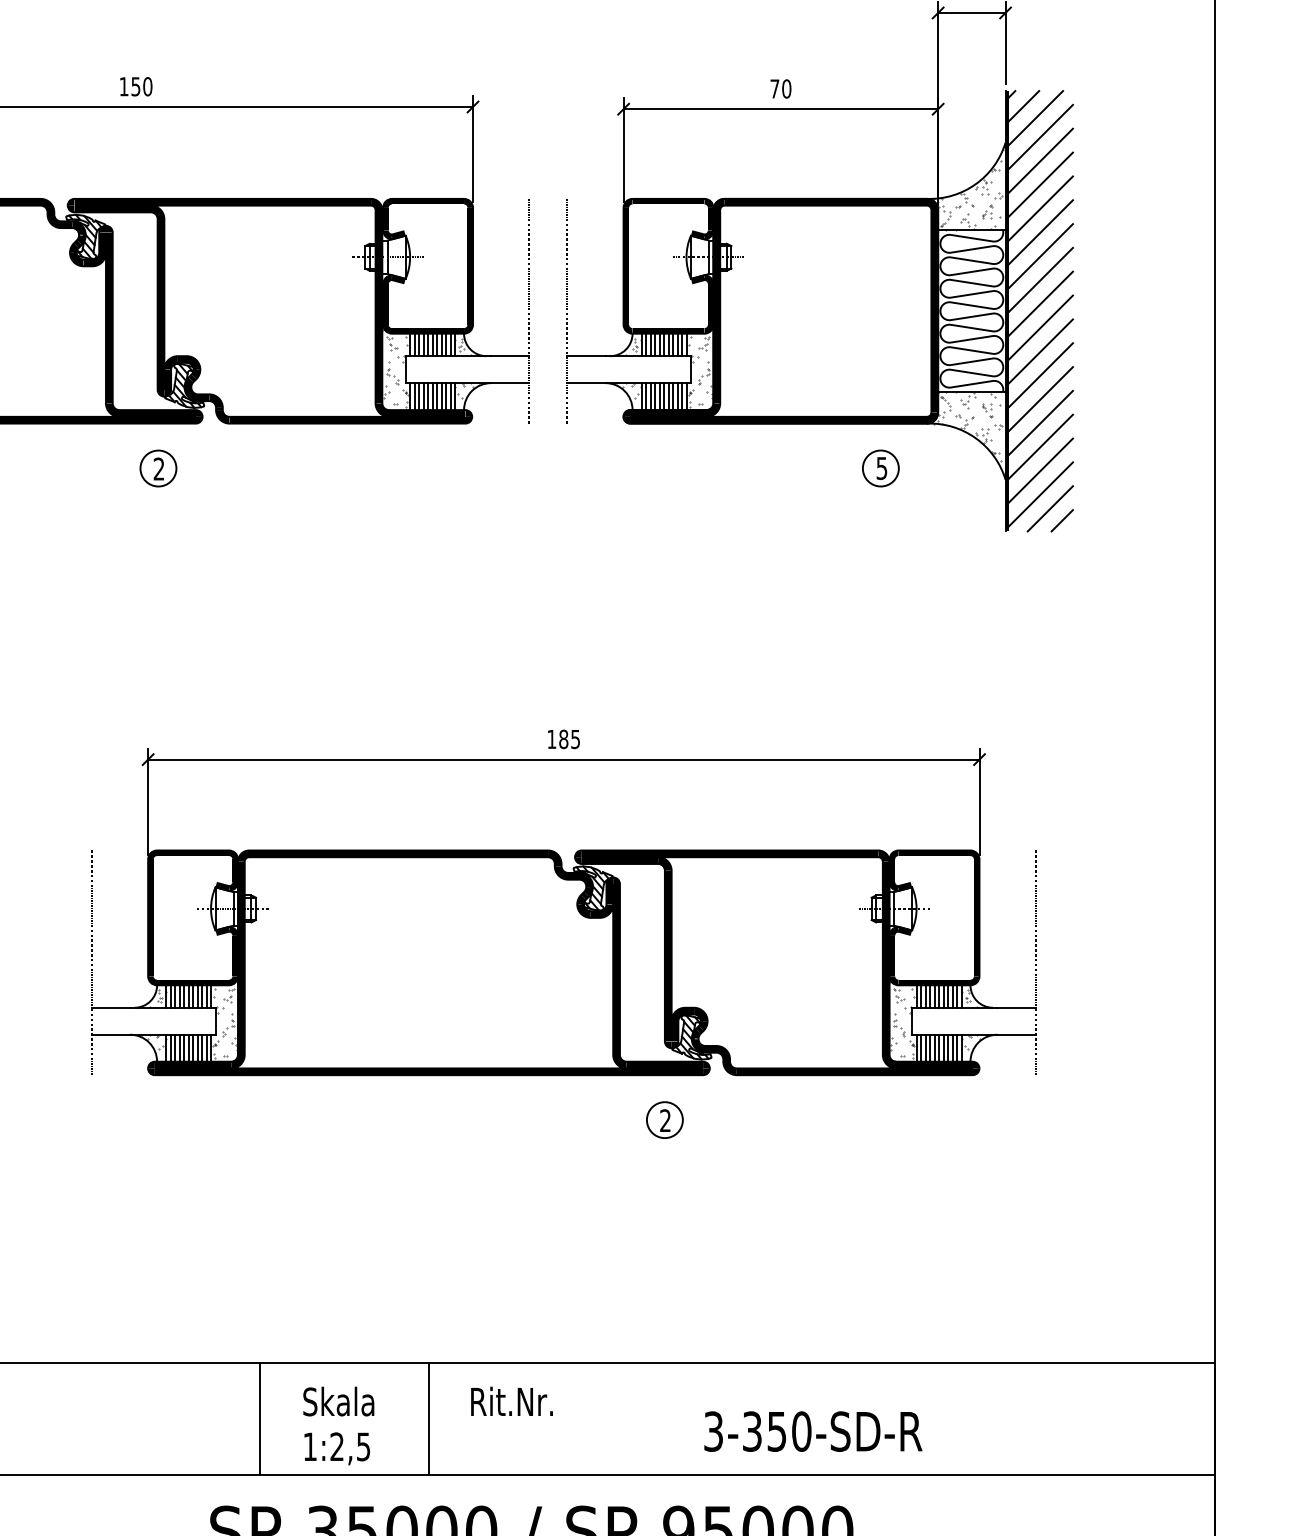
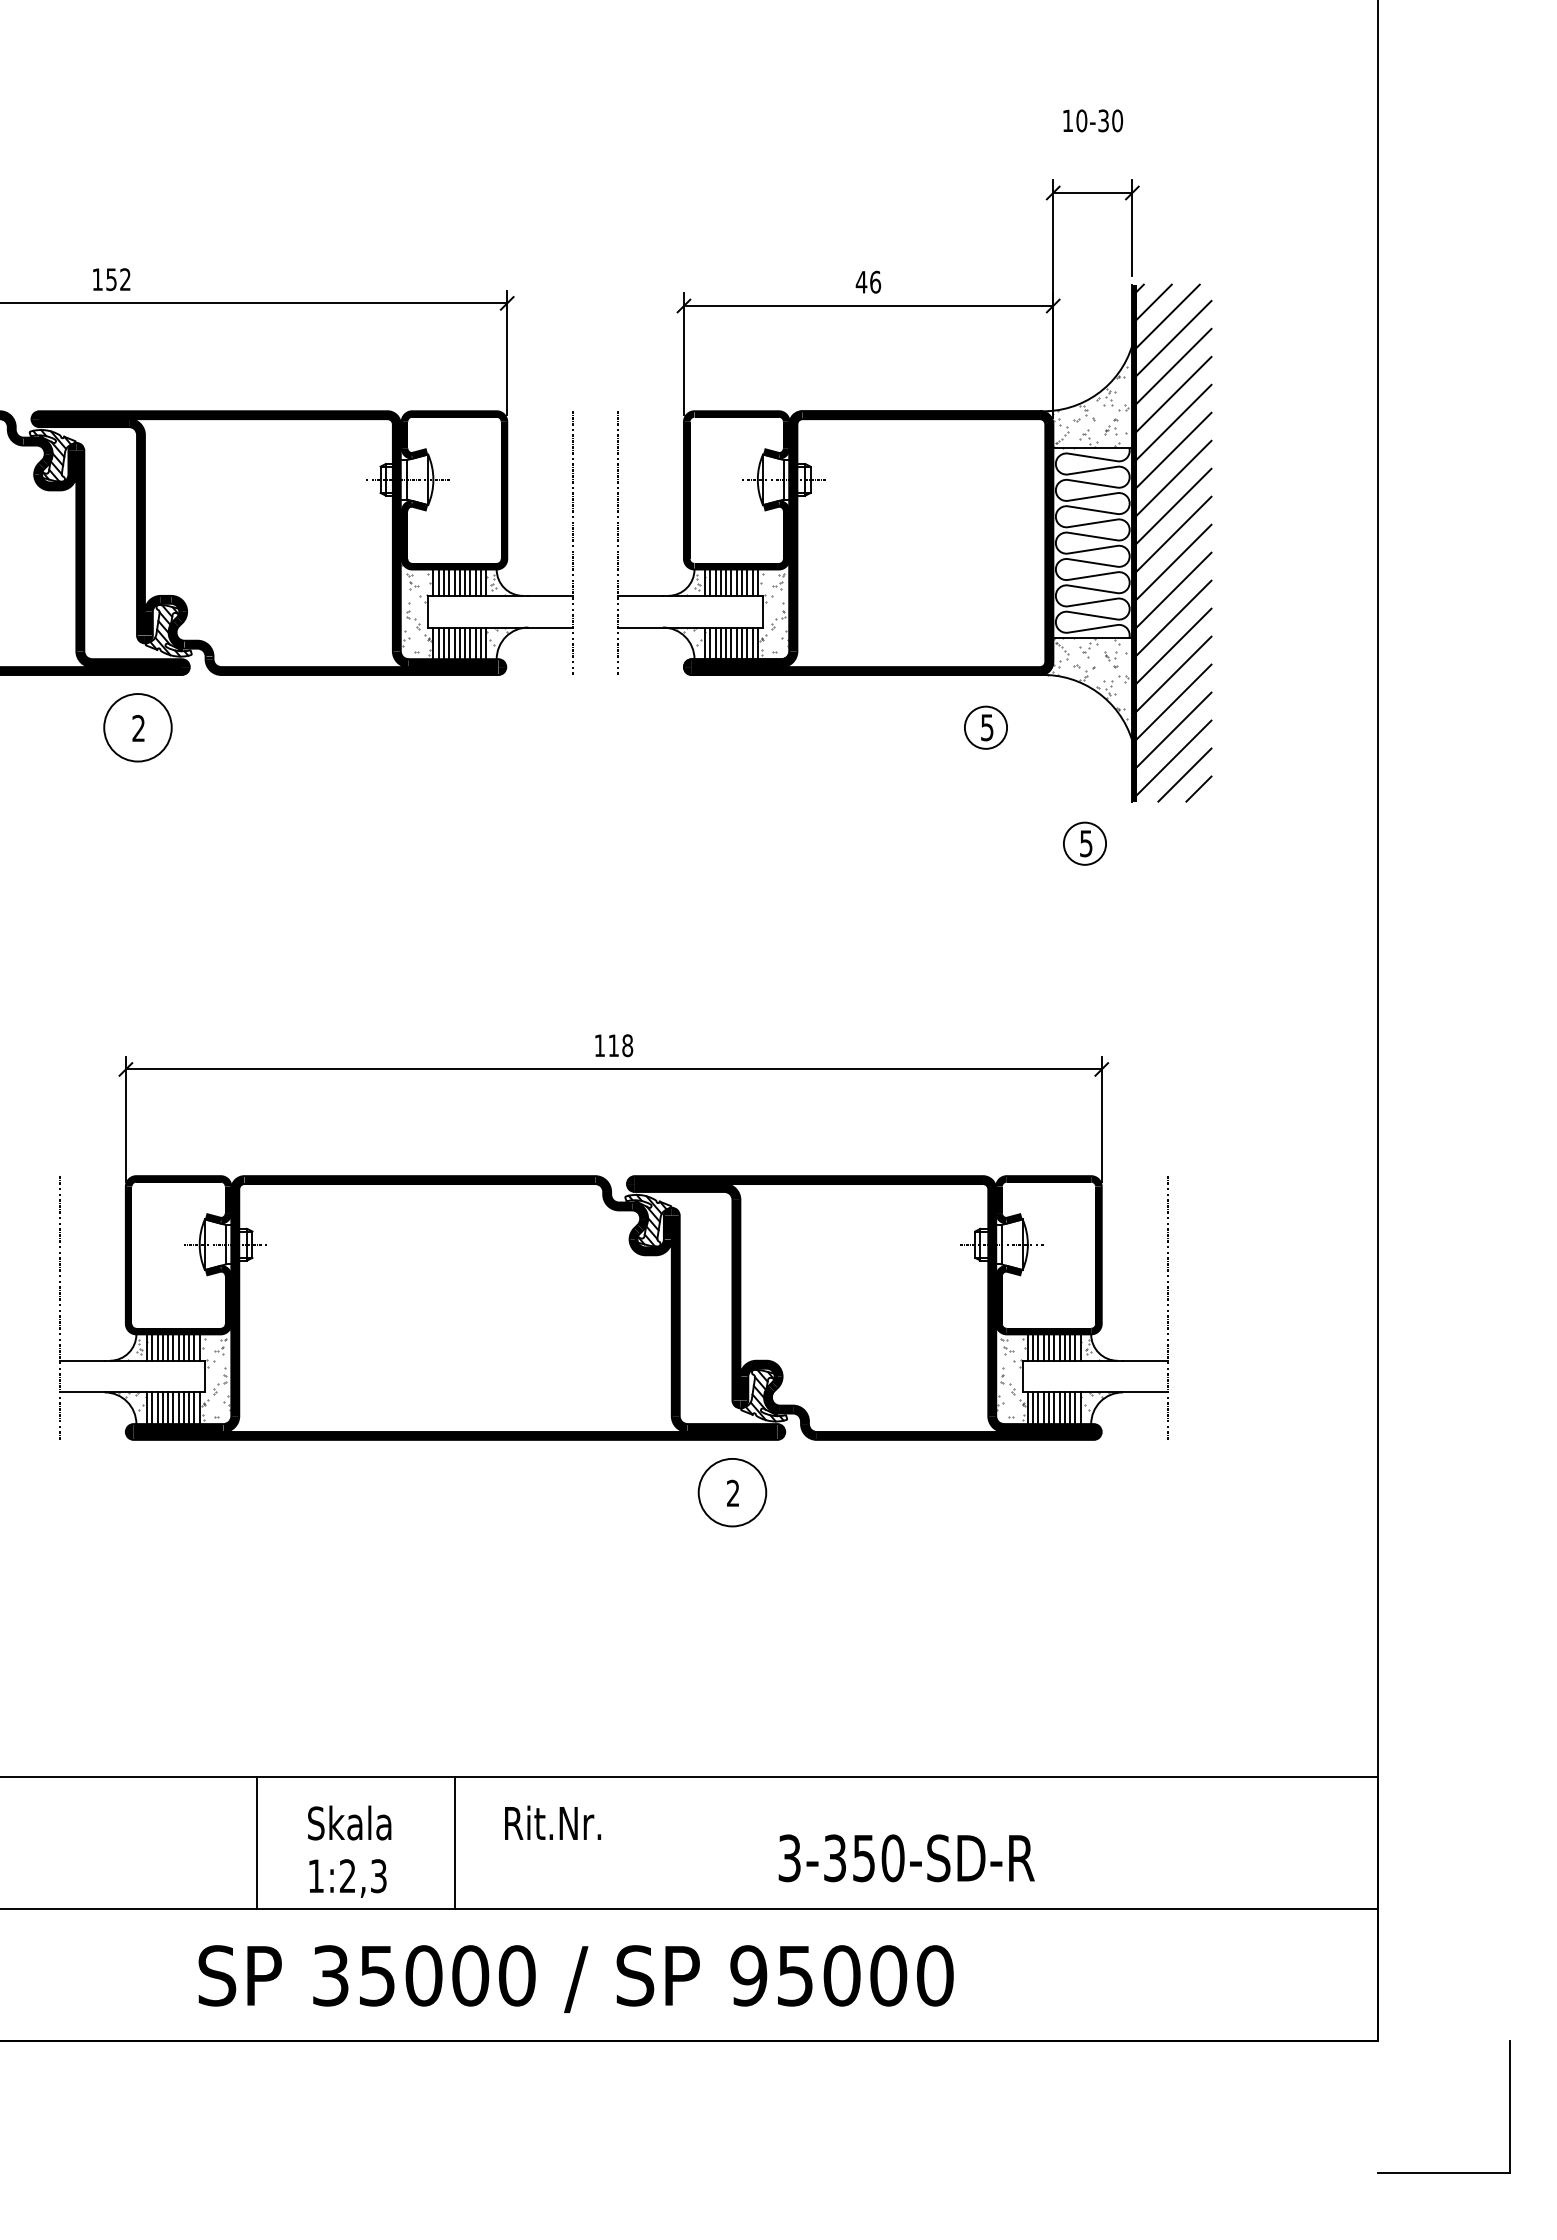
text: (147, 86) -> (125, 279), 150 -> 152
text: (780, 88) -> (868, 281), 70 -> 46
circle: (158, 468) -> (137, 727), size x1.6
part: (964, 567) -> (1084, 843), added
text: (569, 739) -> (620, 1045), 185 -> 118
circle: (664, 1119) -> (732, 1492), size x1.6
text: (363, 1446) -> (378, 1875), 1:2,5 -> 1:2,3

